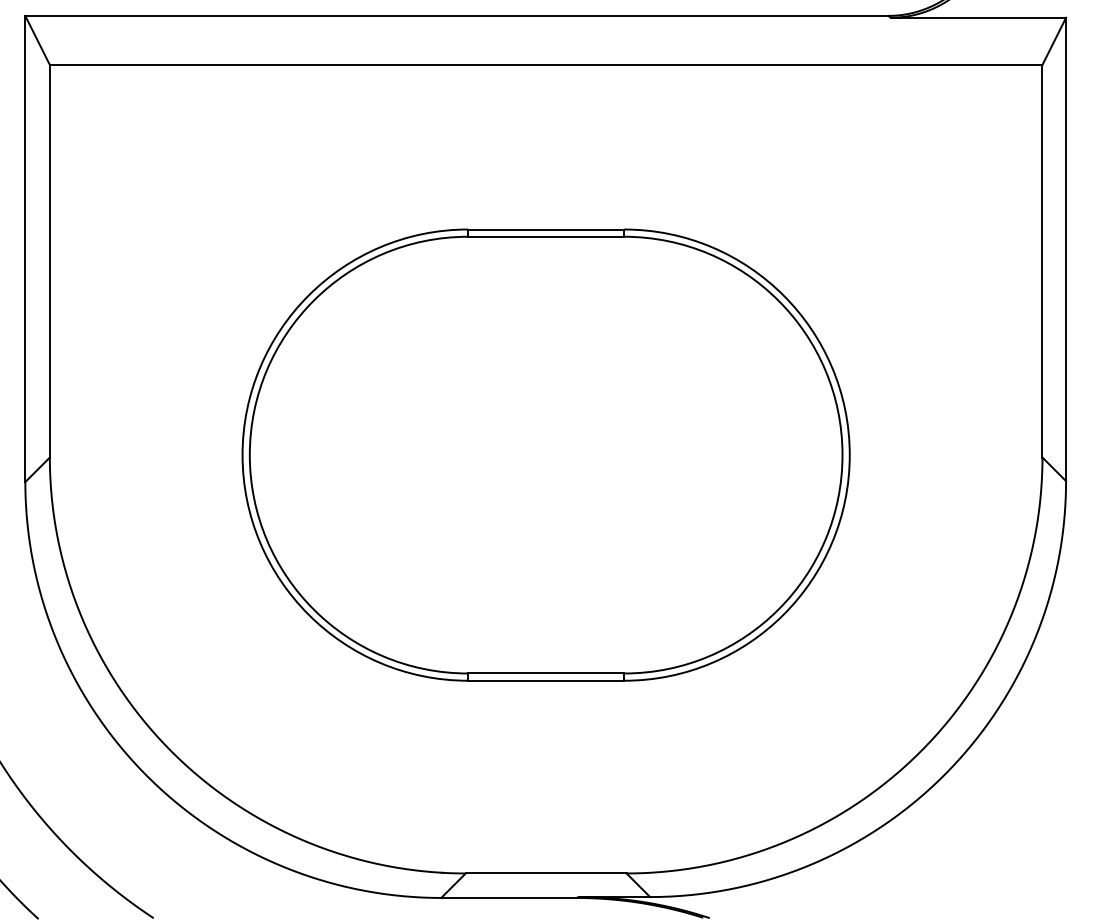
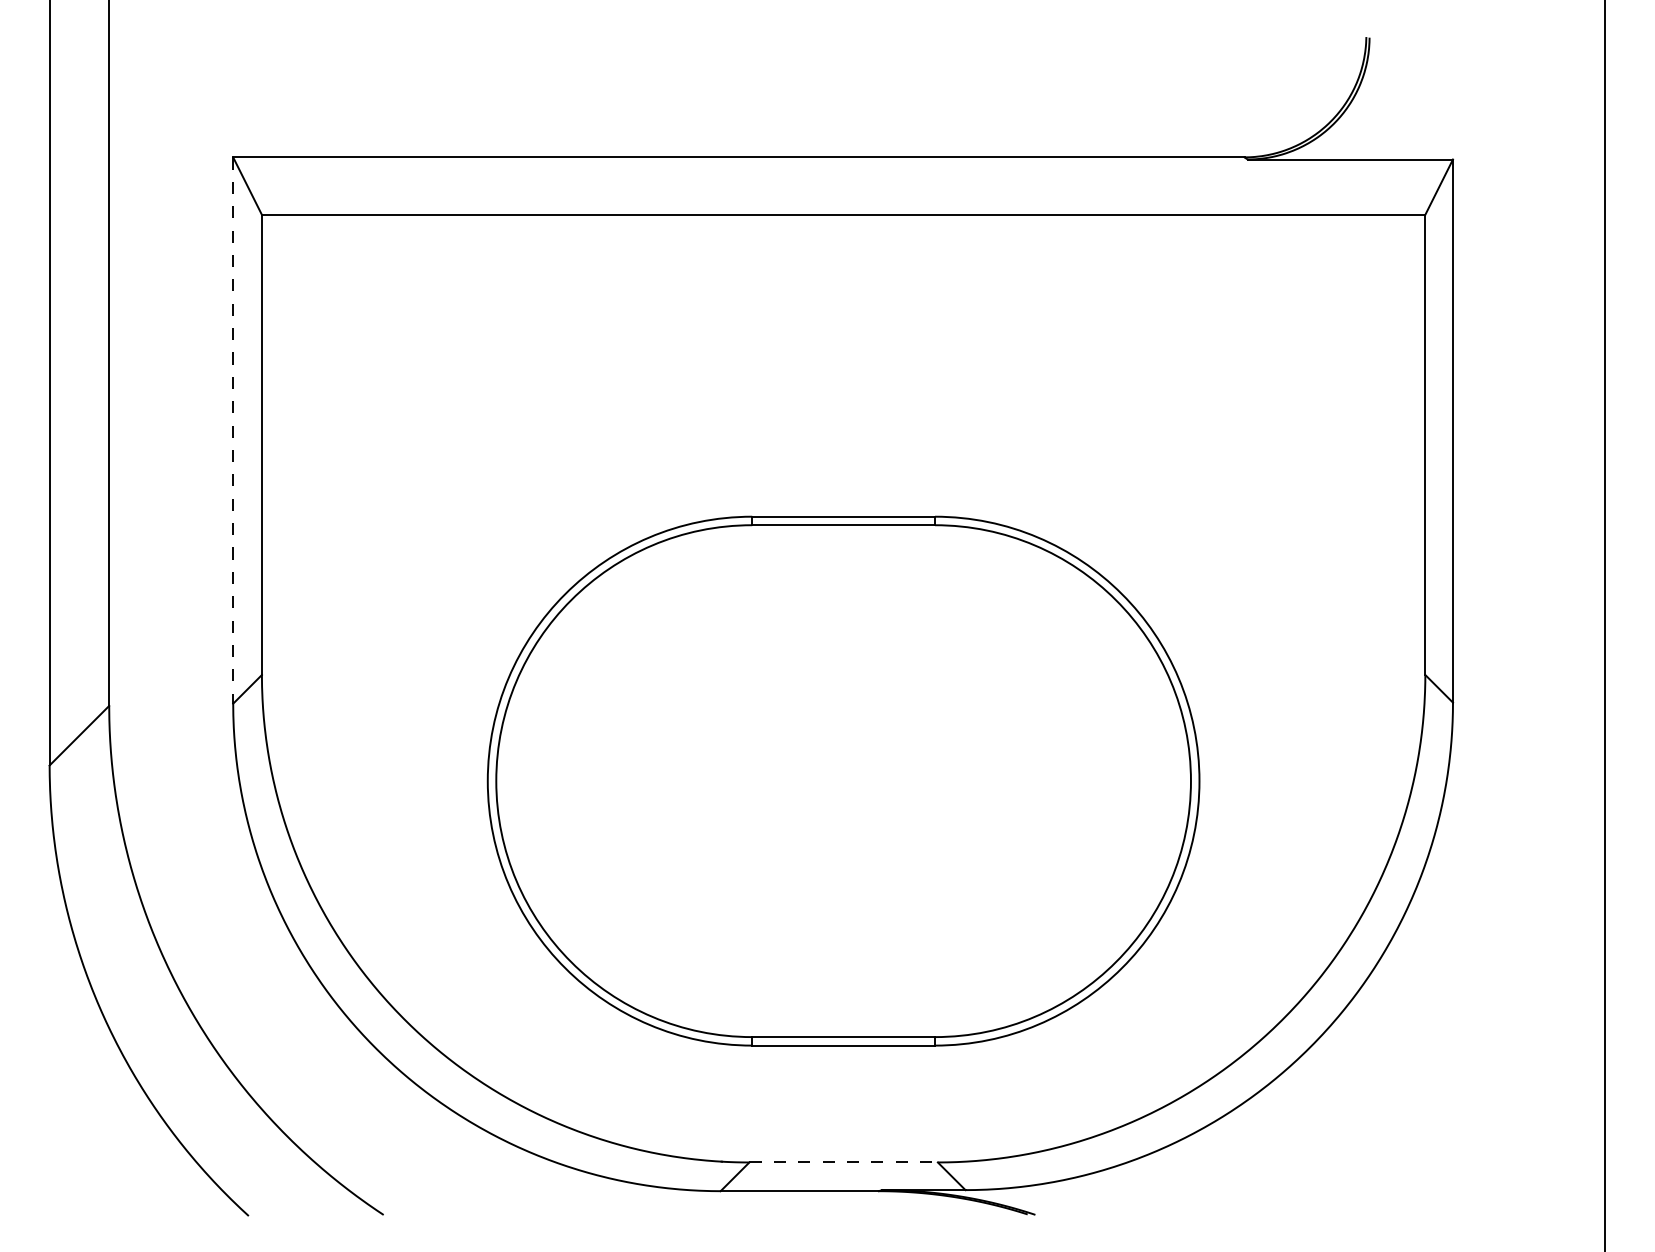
line: (25, 249) -> (233, 431), solid -> dashed
part: (546, 454) -> (843, 780), moved
line: (546, 873) -> (844, 1162), solid -> dashed

